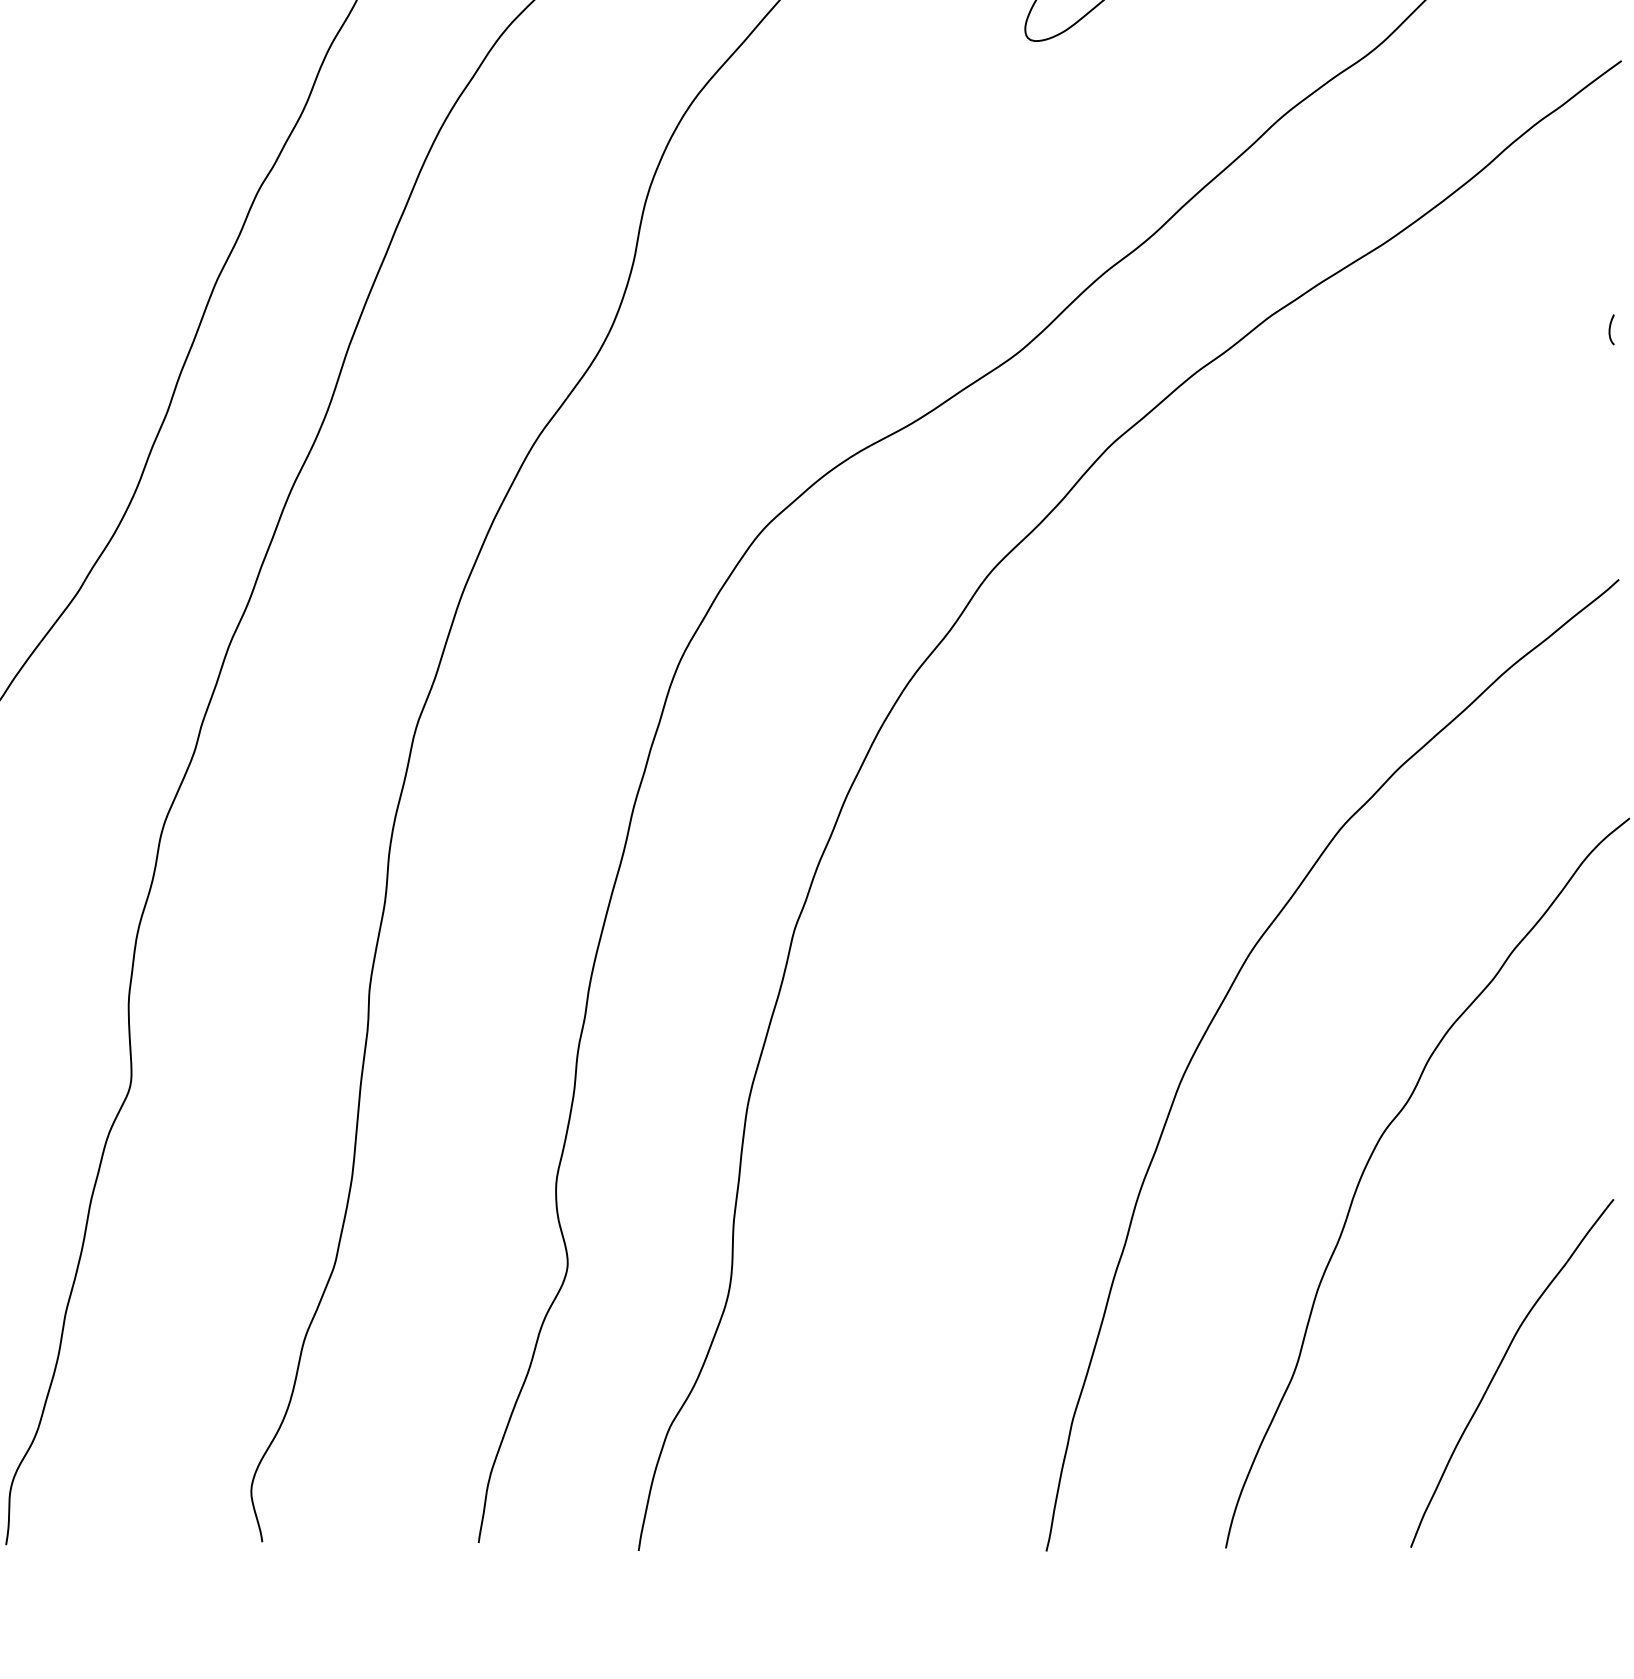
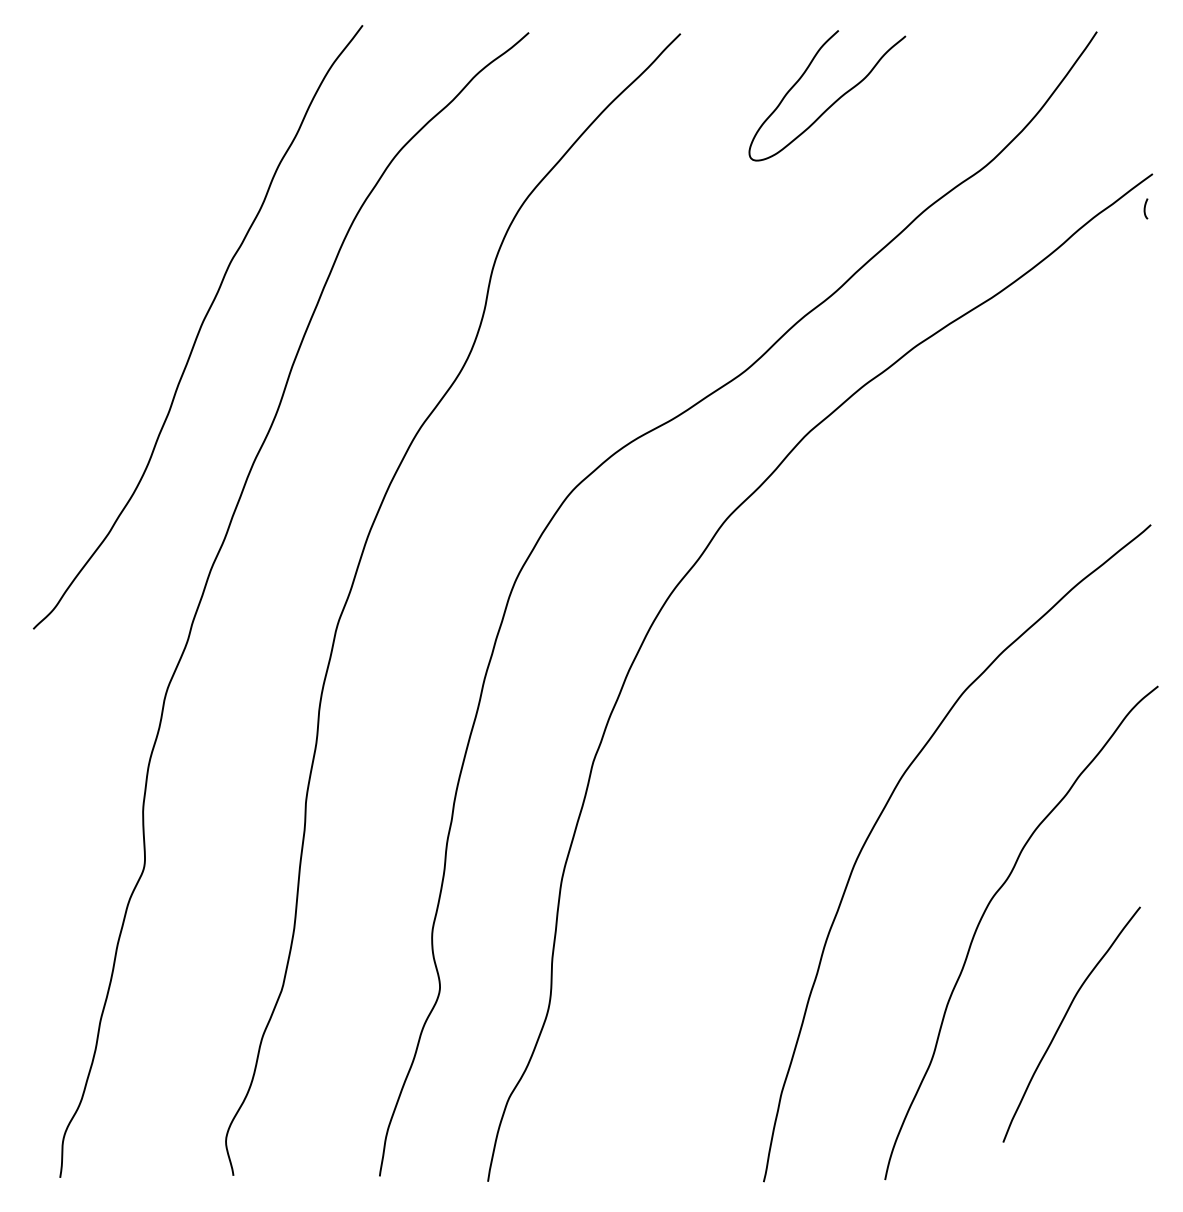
curve: (1610, 329) -> (1145, 208), moved
curve: (1499, 1368) -> (1063, 1021), moved

